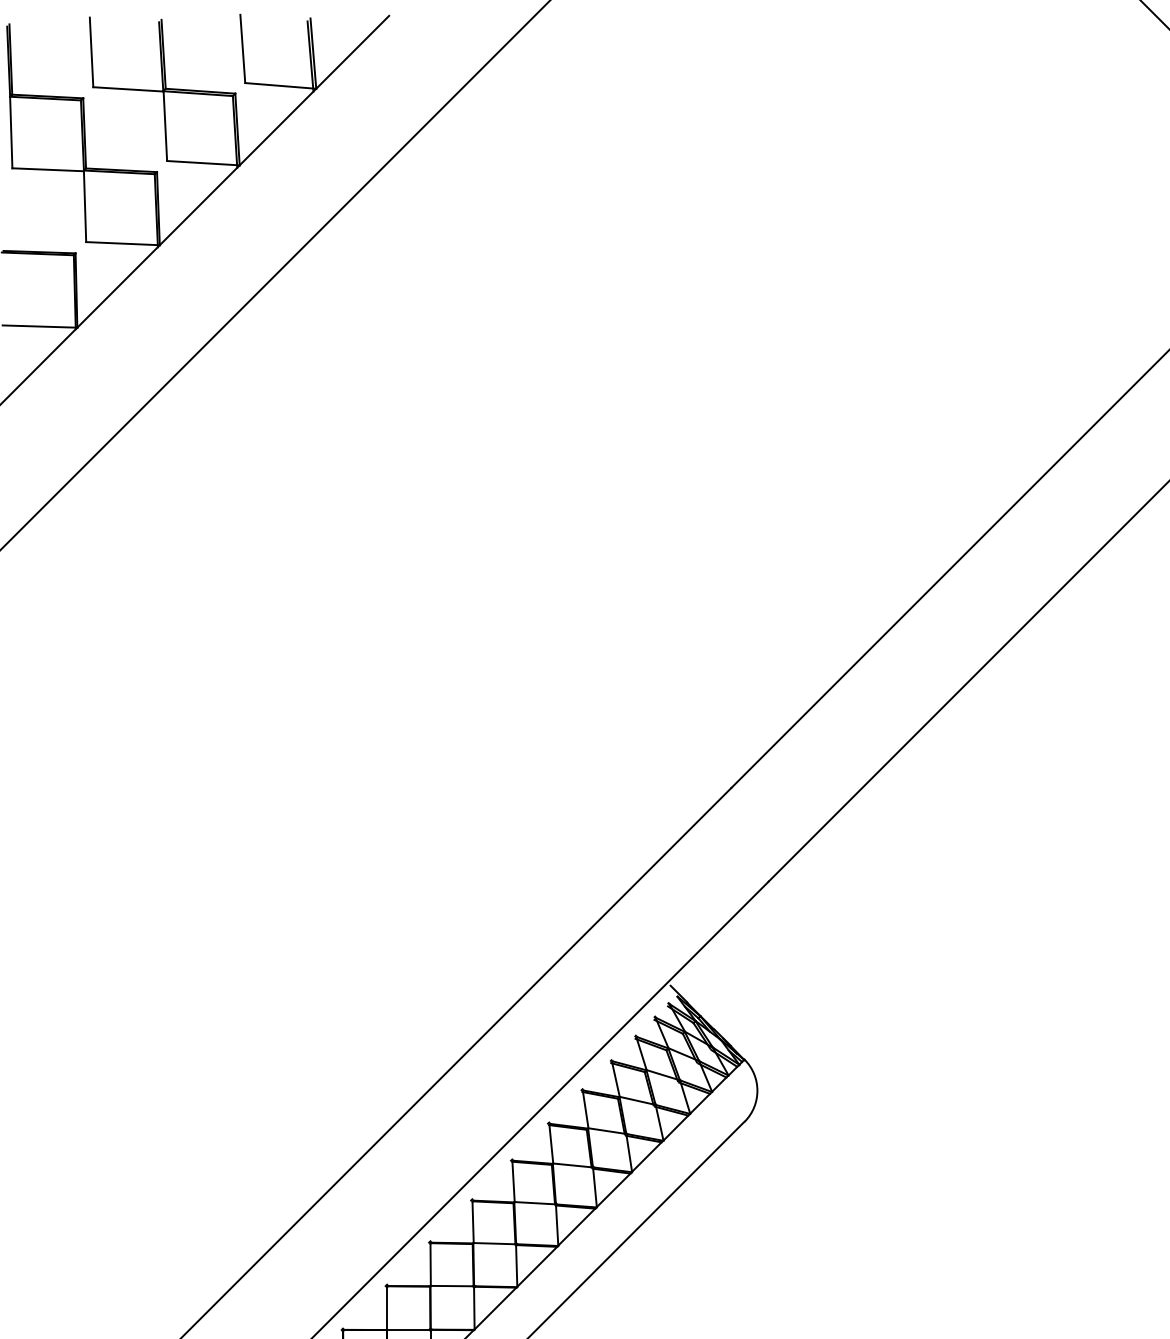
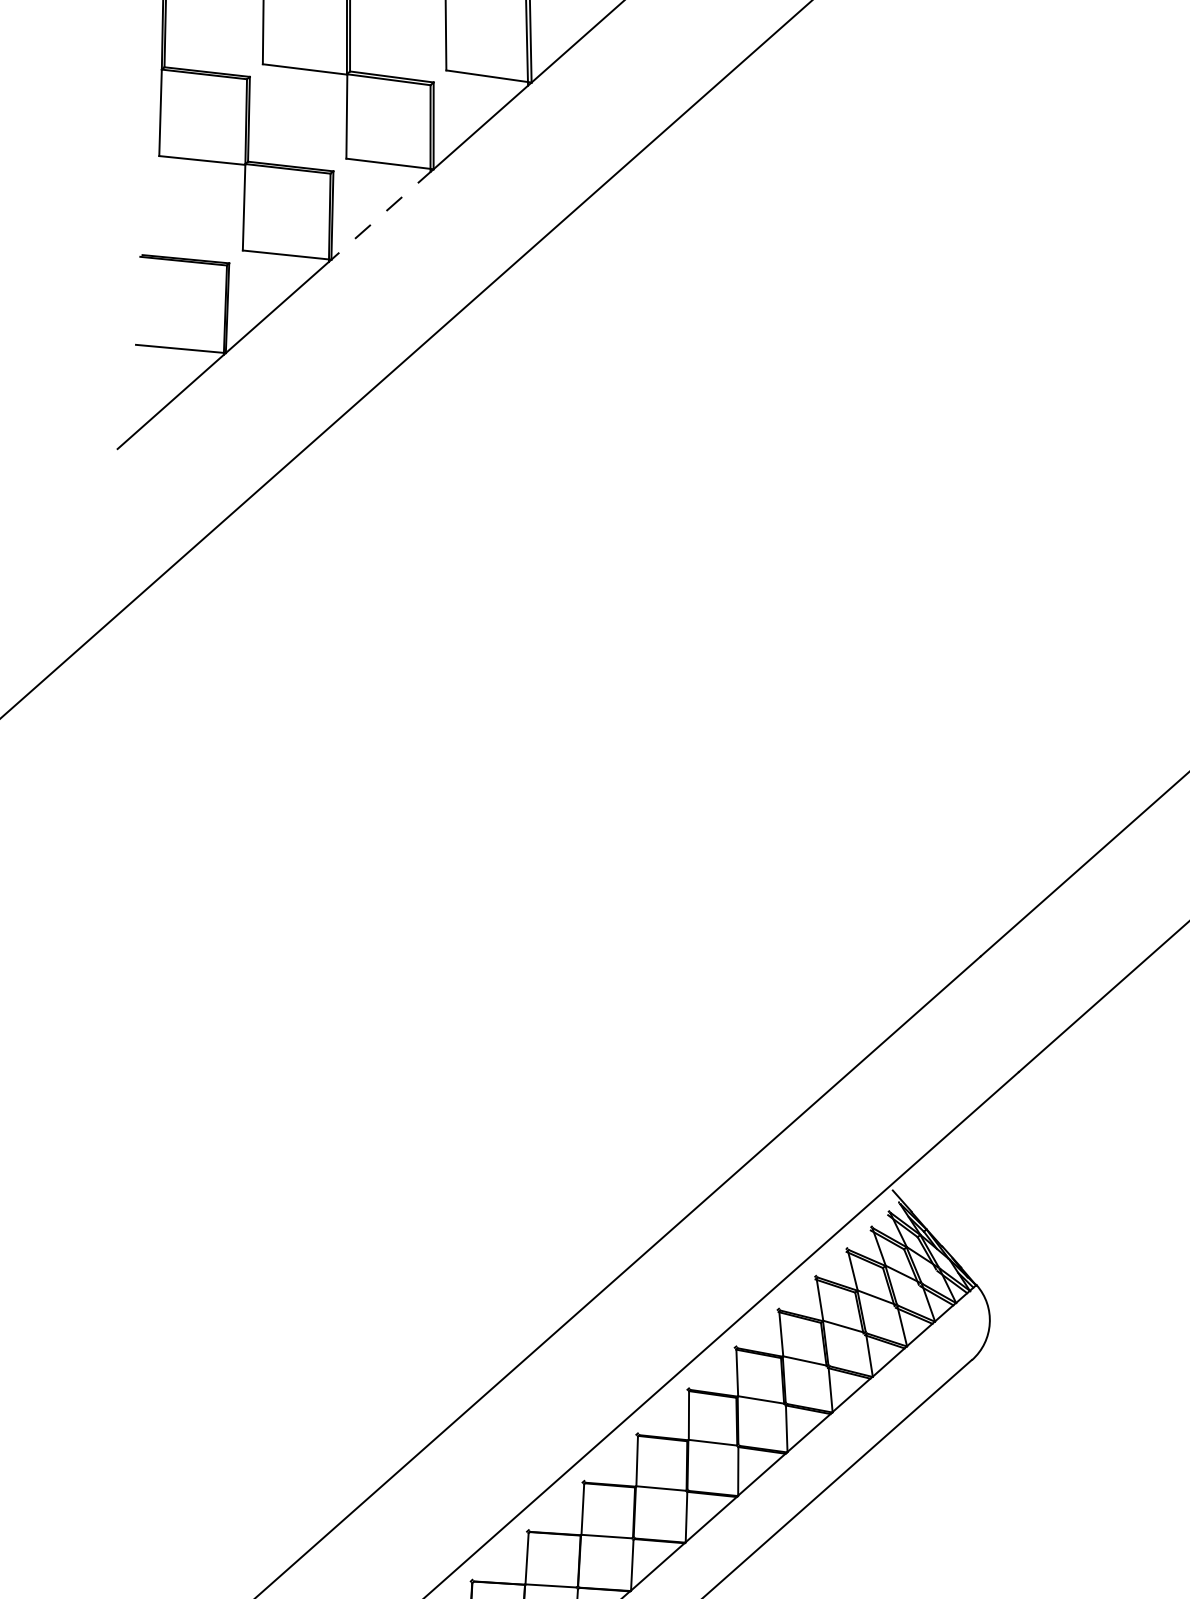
line: (199, 205) -> (382, 214), solid -> dashed

